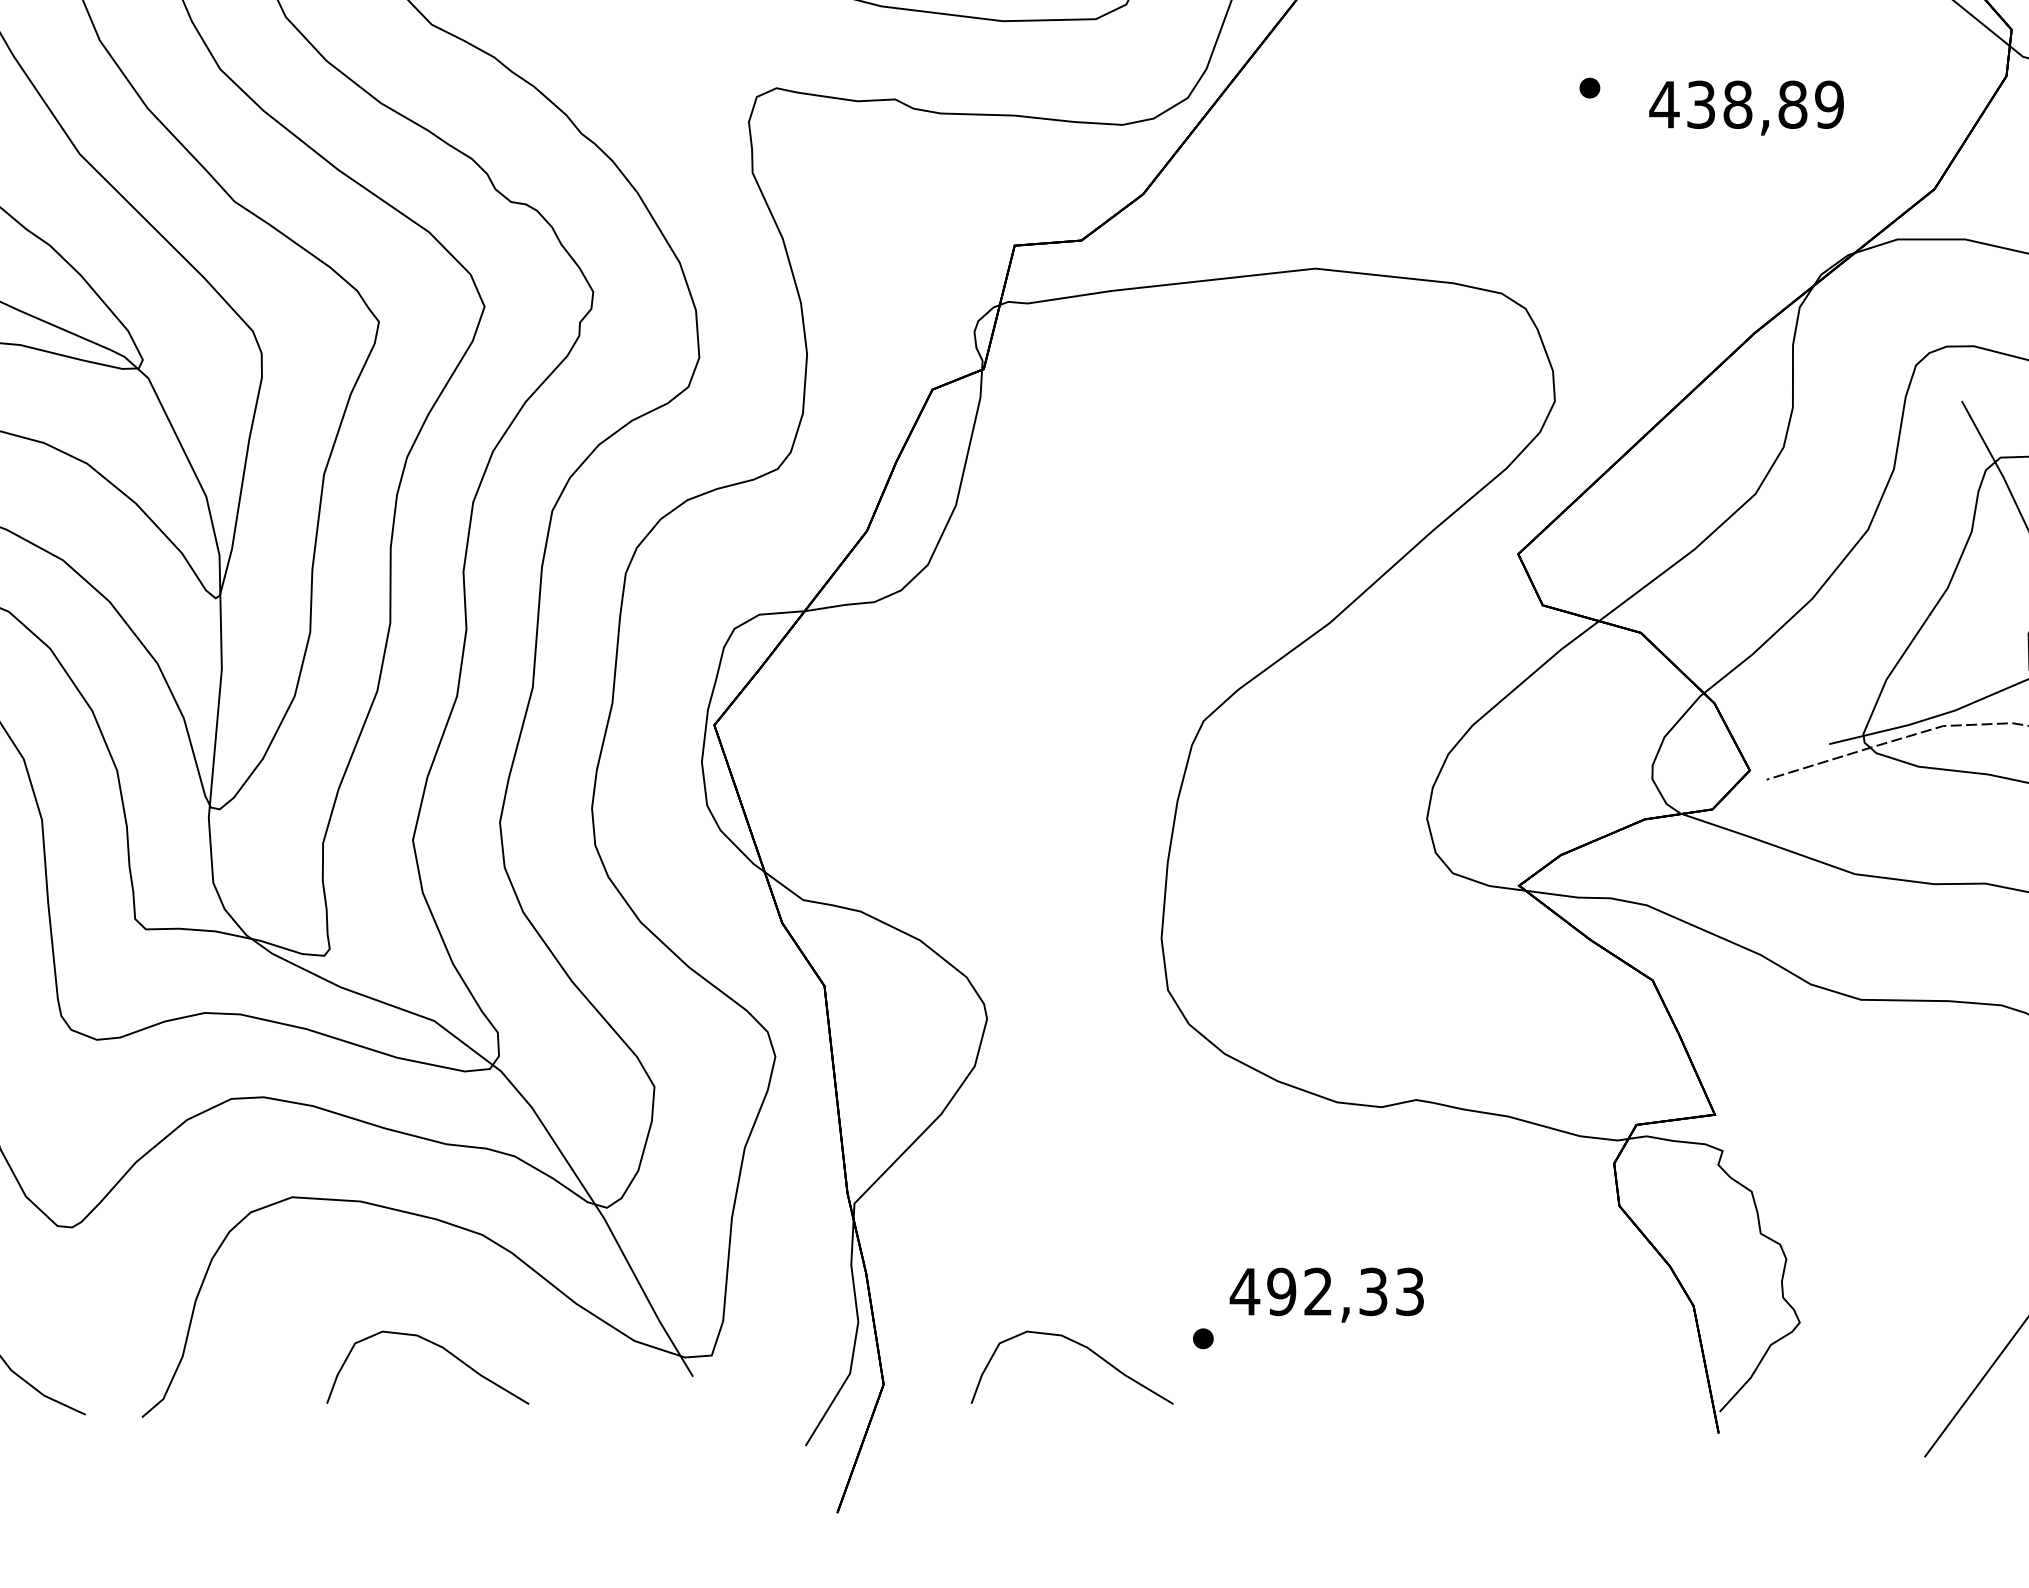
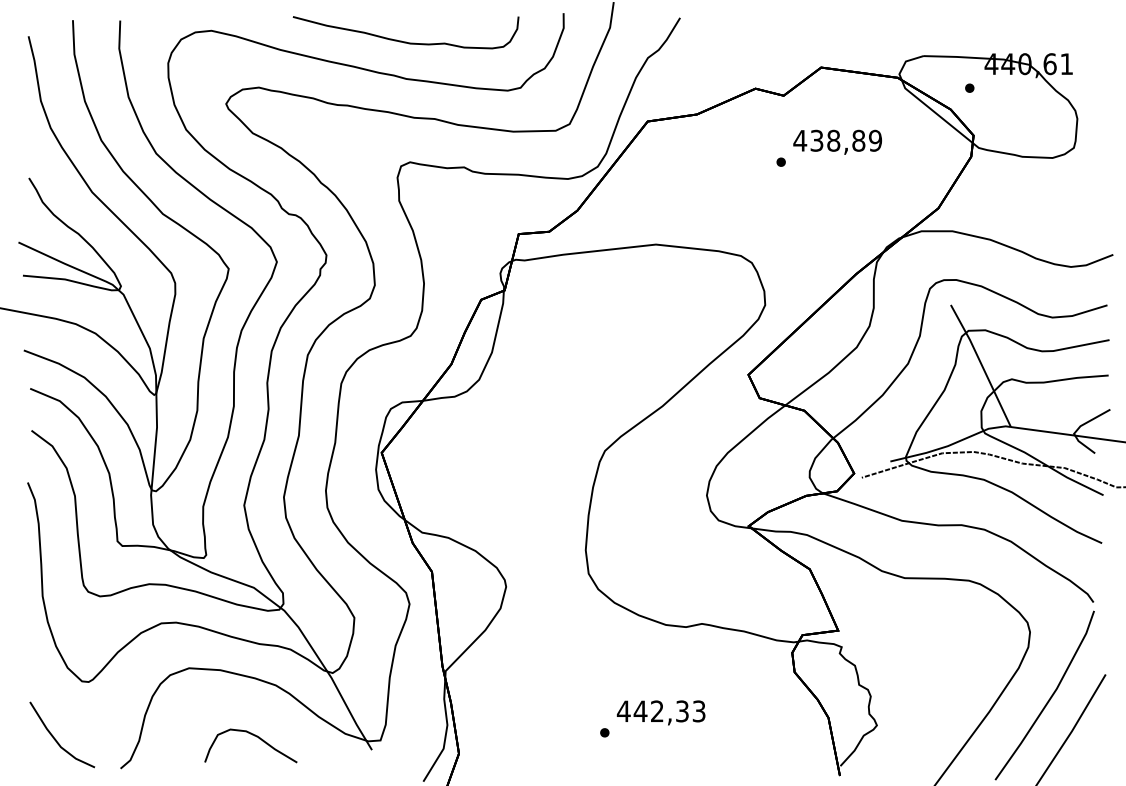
text: (1746, 106) -> (837, 141), moved
text: (1281, 1292) -> (640, 711), 492,33 -> 442,33
curve: (1079, 1346) -> (548, 736), removed

